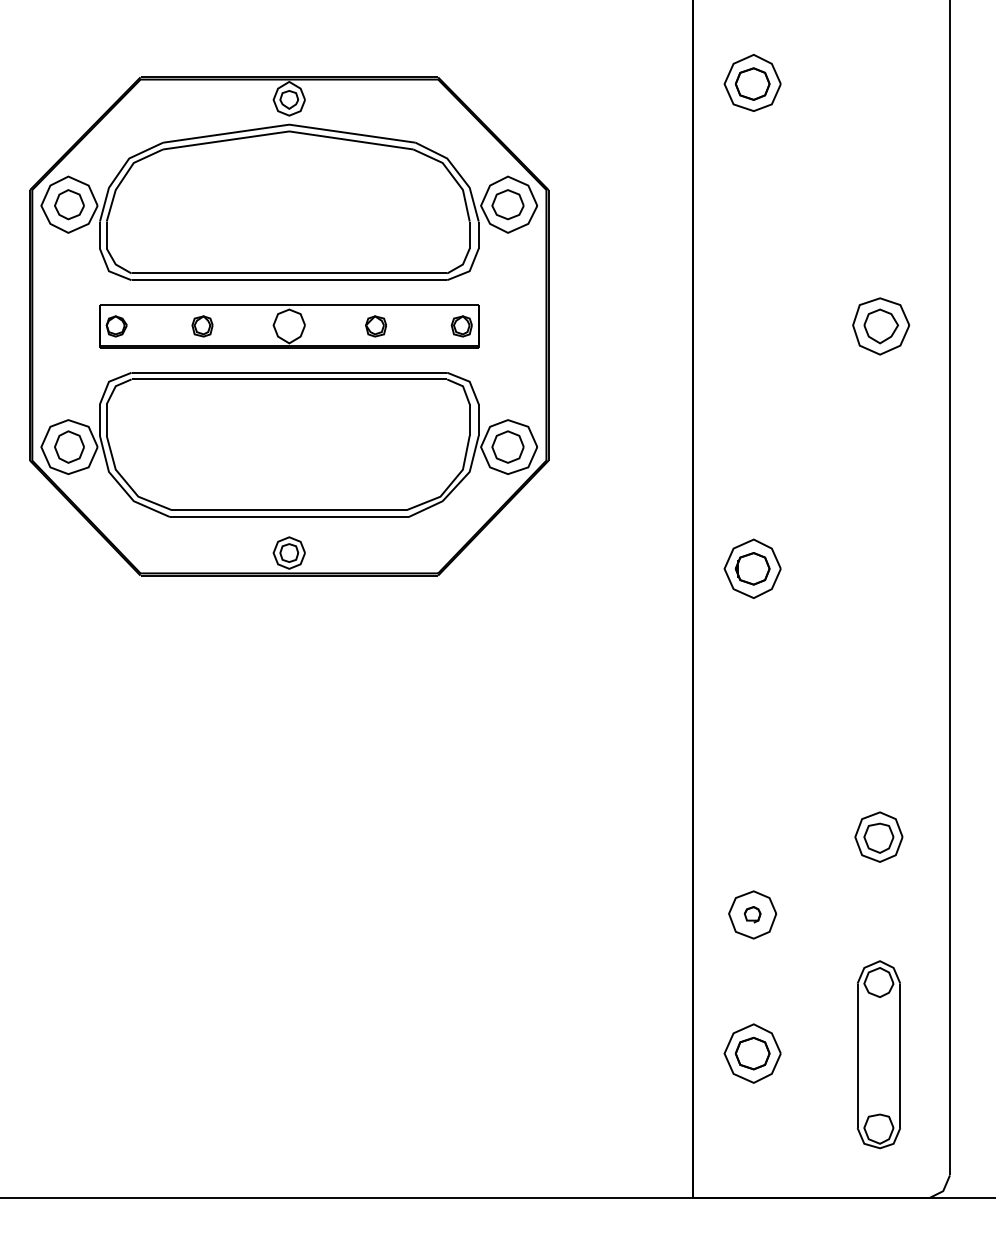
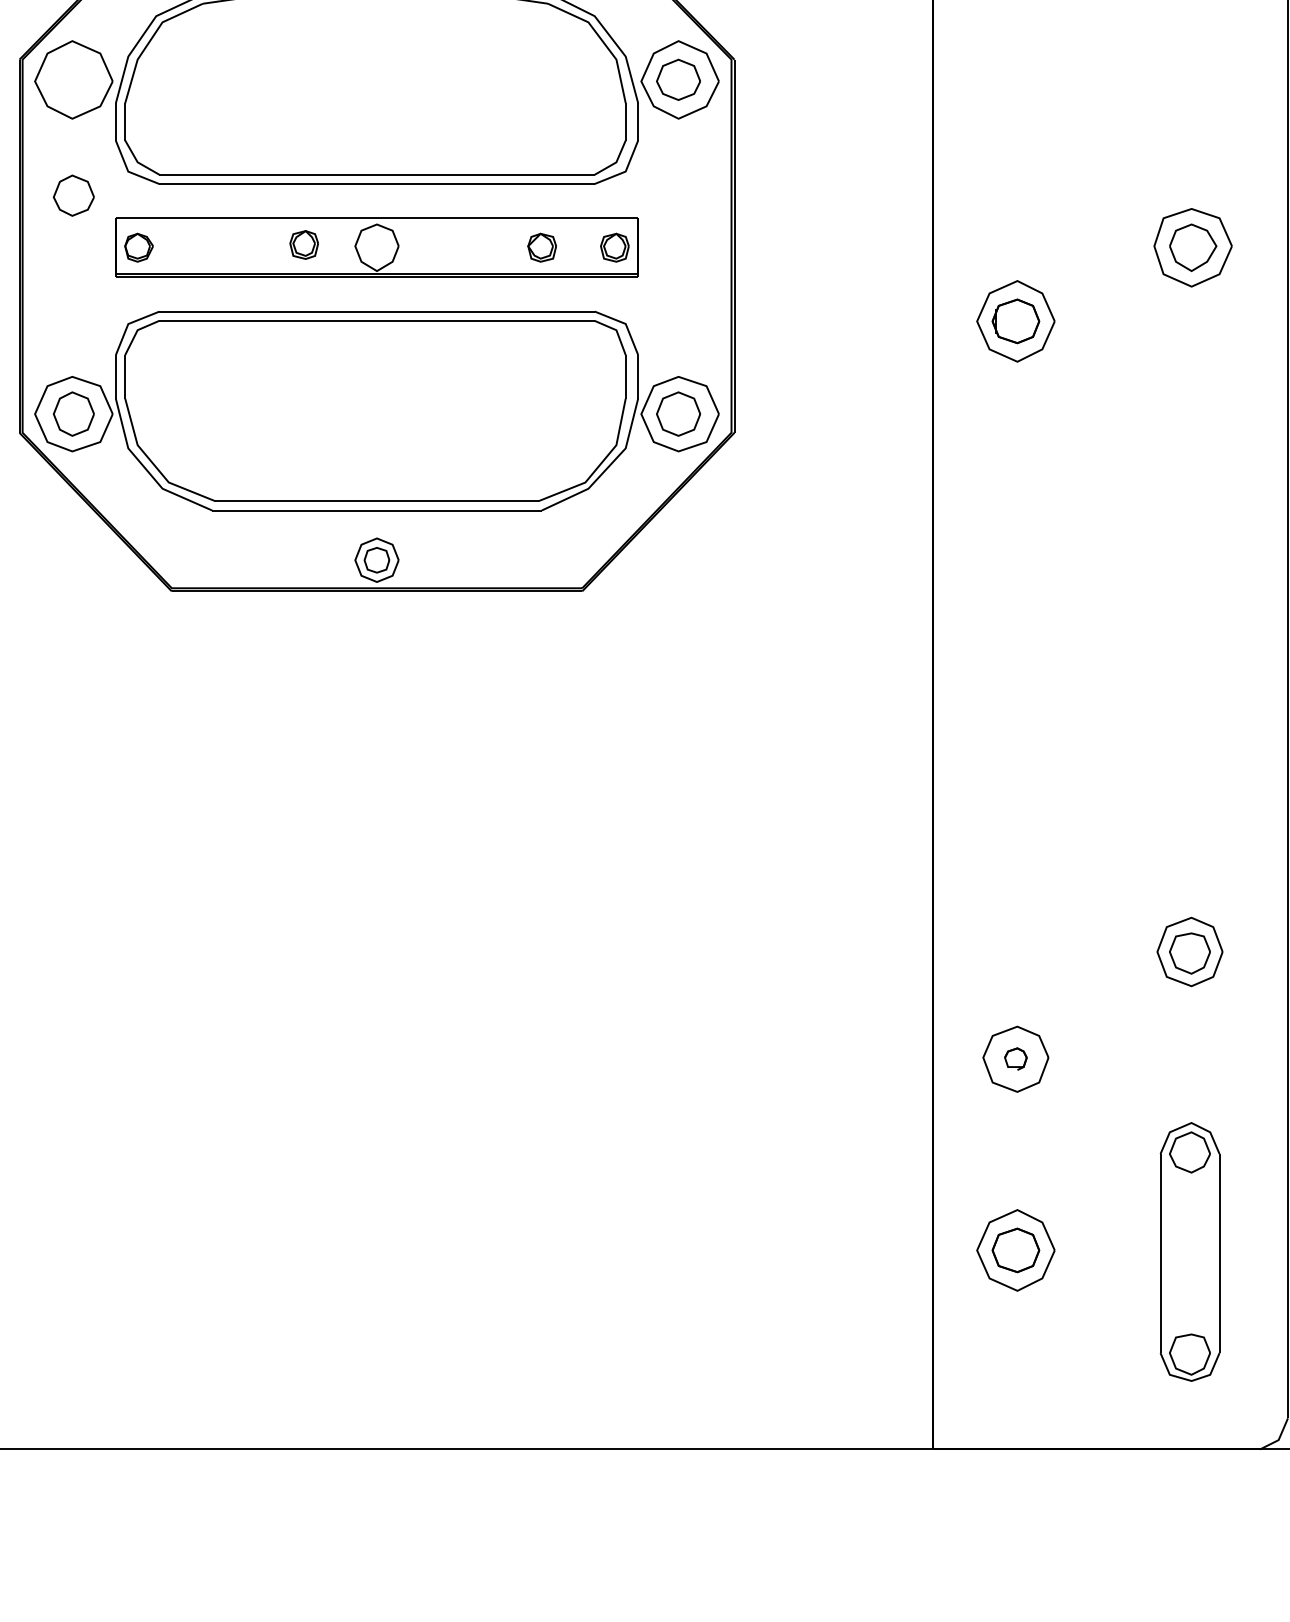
part: (69, 204) -> (73, 195), moved
part: (202, 326) -> (304, 245), moved
part: (376, 326) -> (542, 247), moved
part: (752, 568) -> (1015, 320), moved

